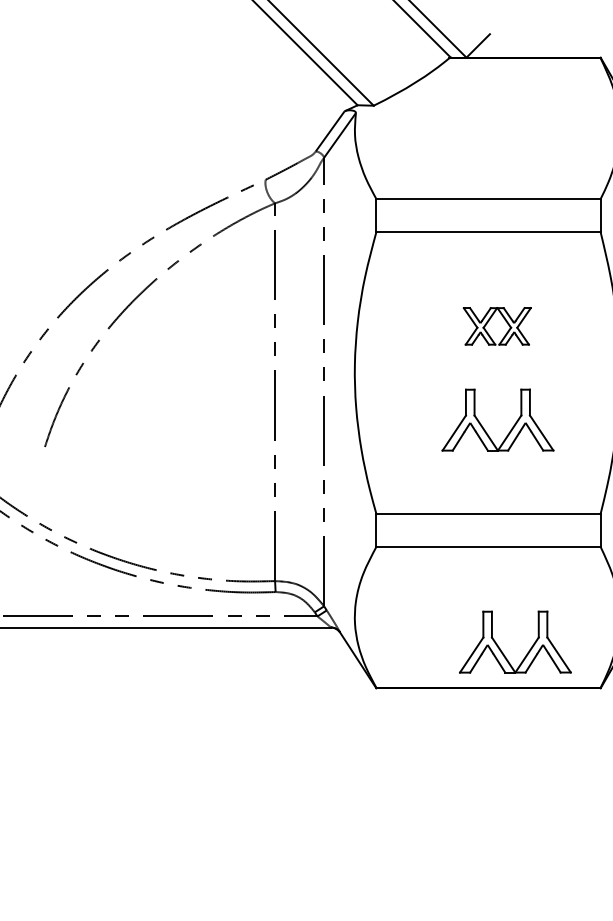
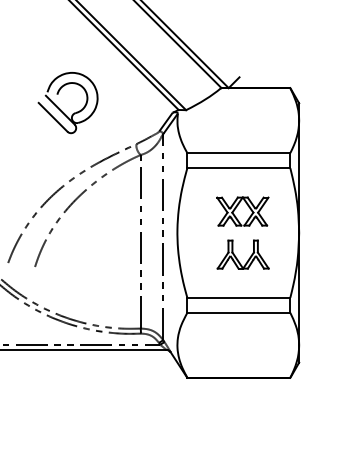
part: (102, 104) -> (61, 109), added
part: (496, 326) -> (242, 211), size x1.67
part: (500, 646) -> (244, 358), removed

